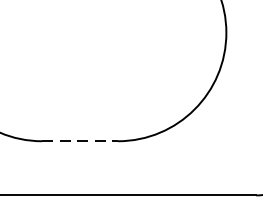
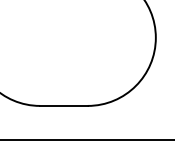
line: (79, 140) -> (63, 105), dashed -> solid

